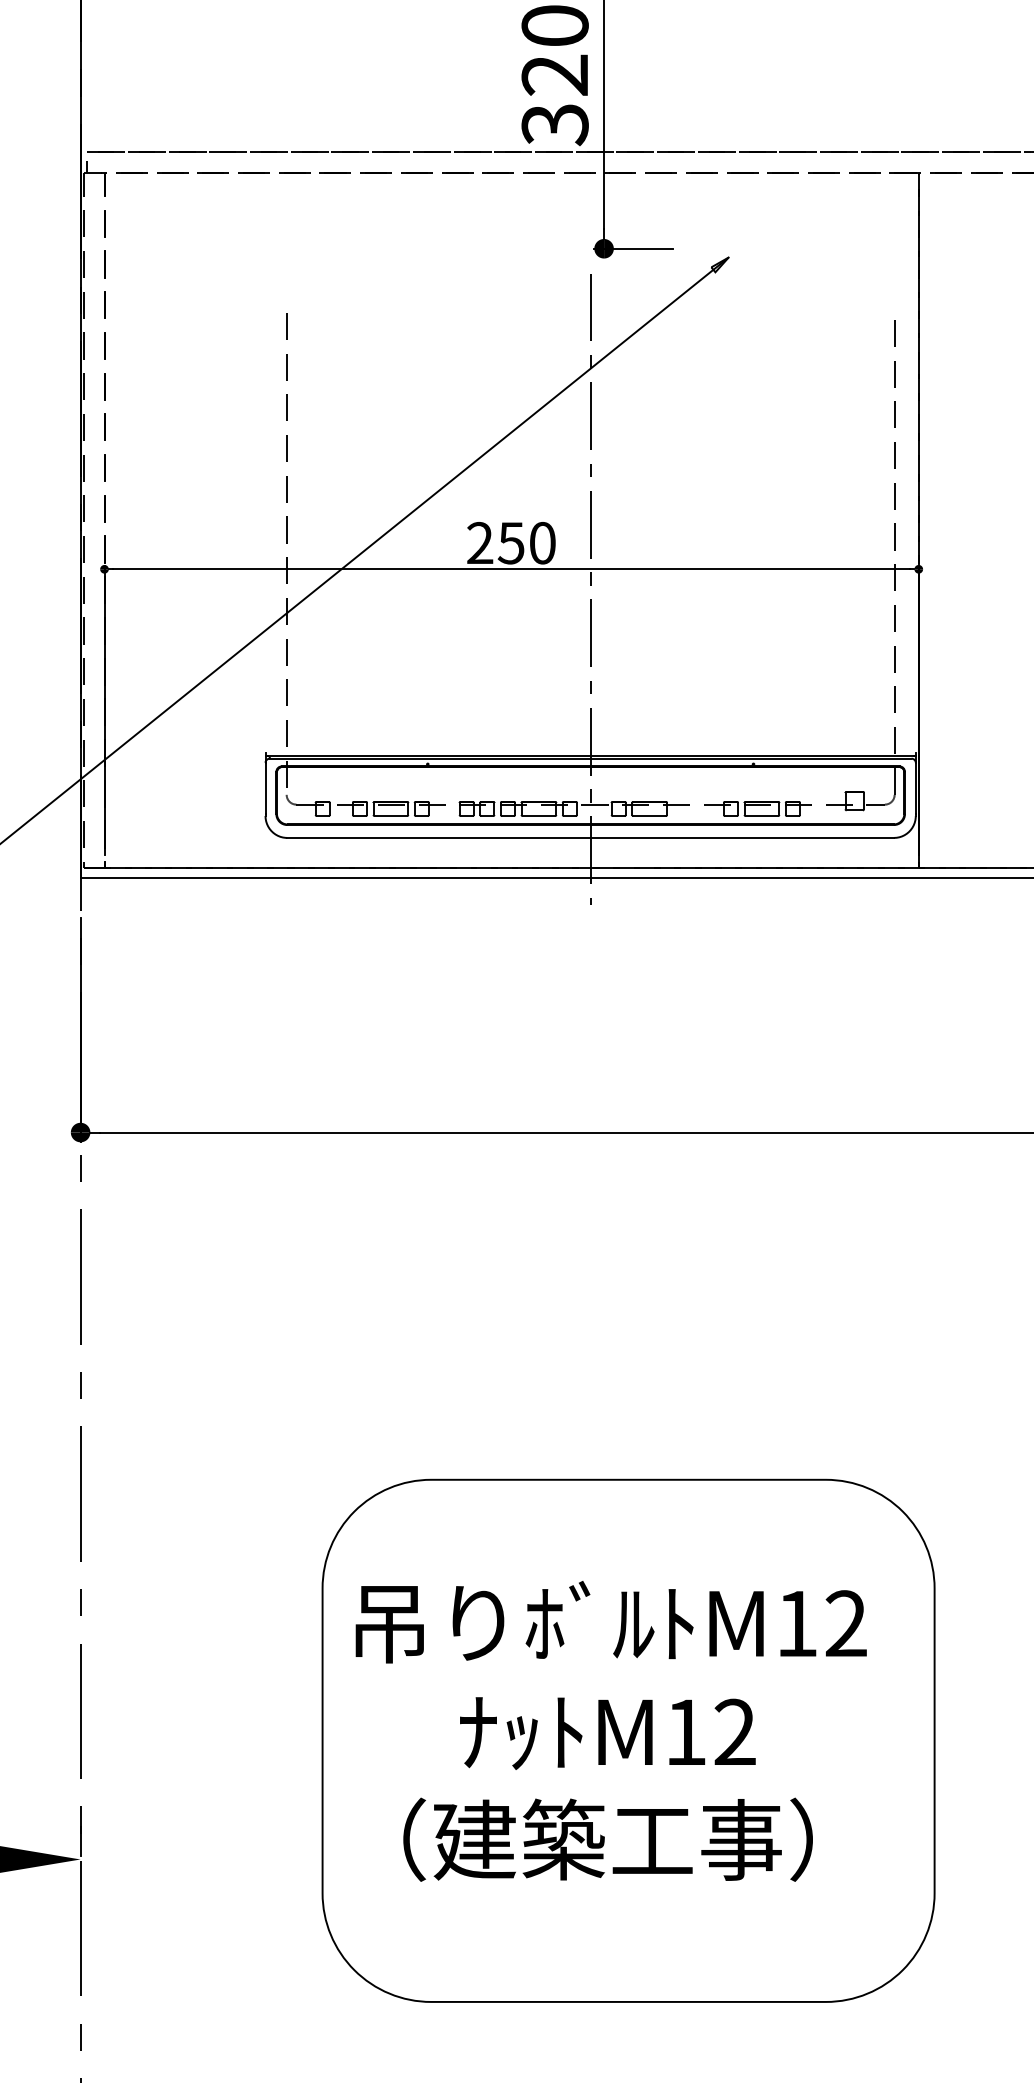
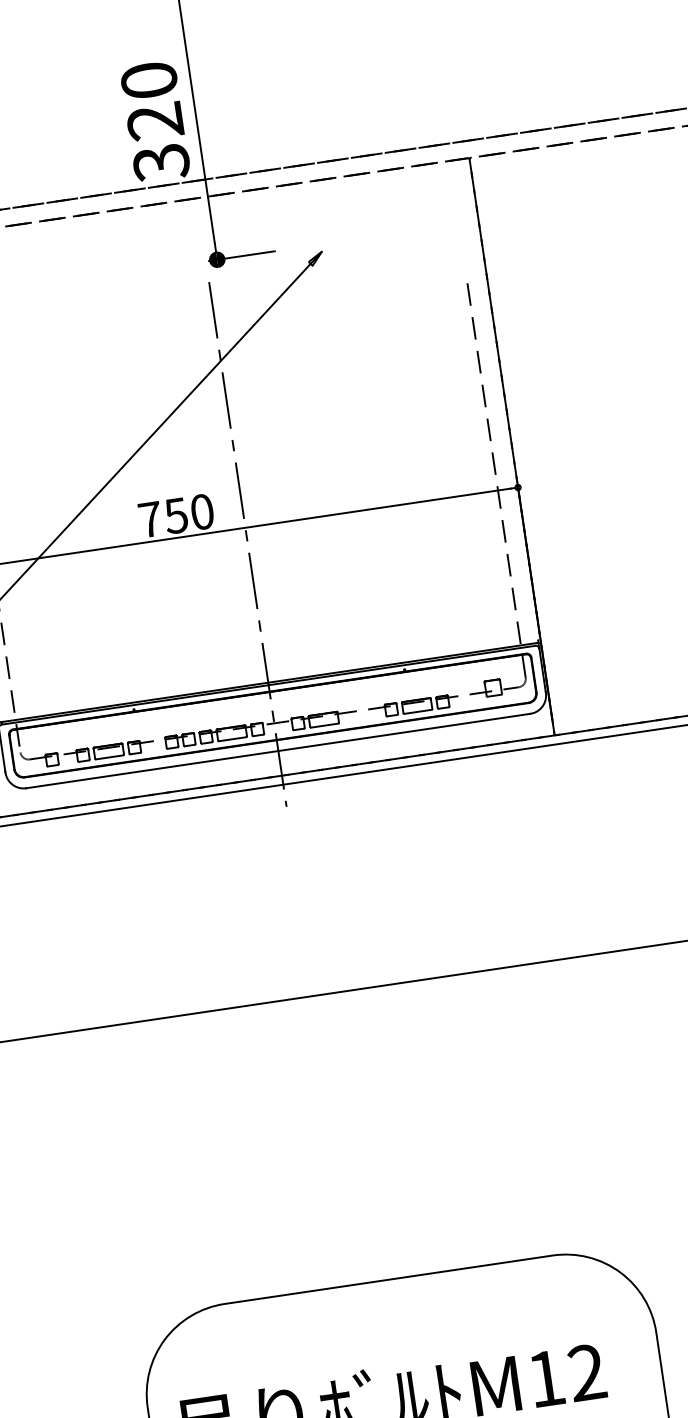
text: (480, 542) -> (150, 519), 250 -> 750

